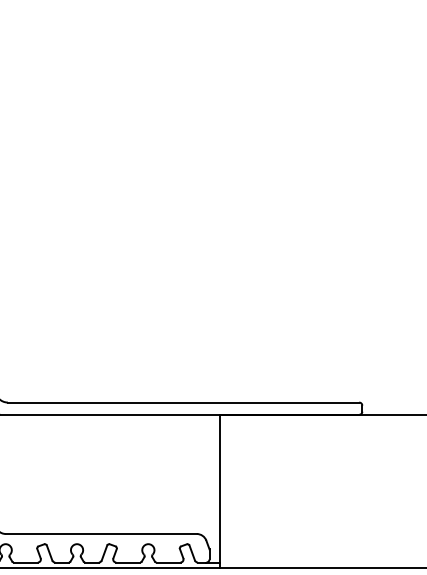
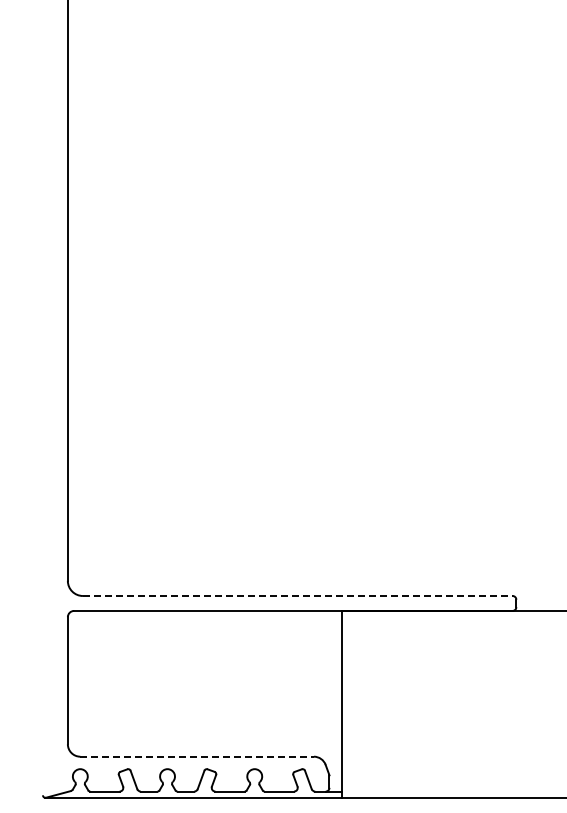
line: (183, 402) -> (297, 595), solid -> dashed
line: (101, 533) -> (197, 756), solid -> dashed

